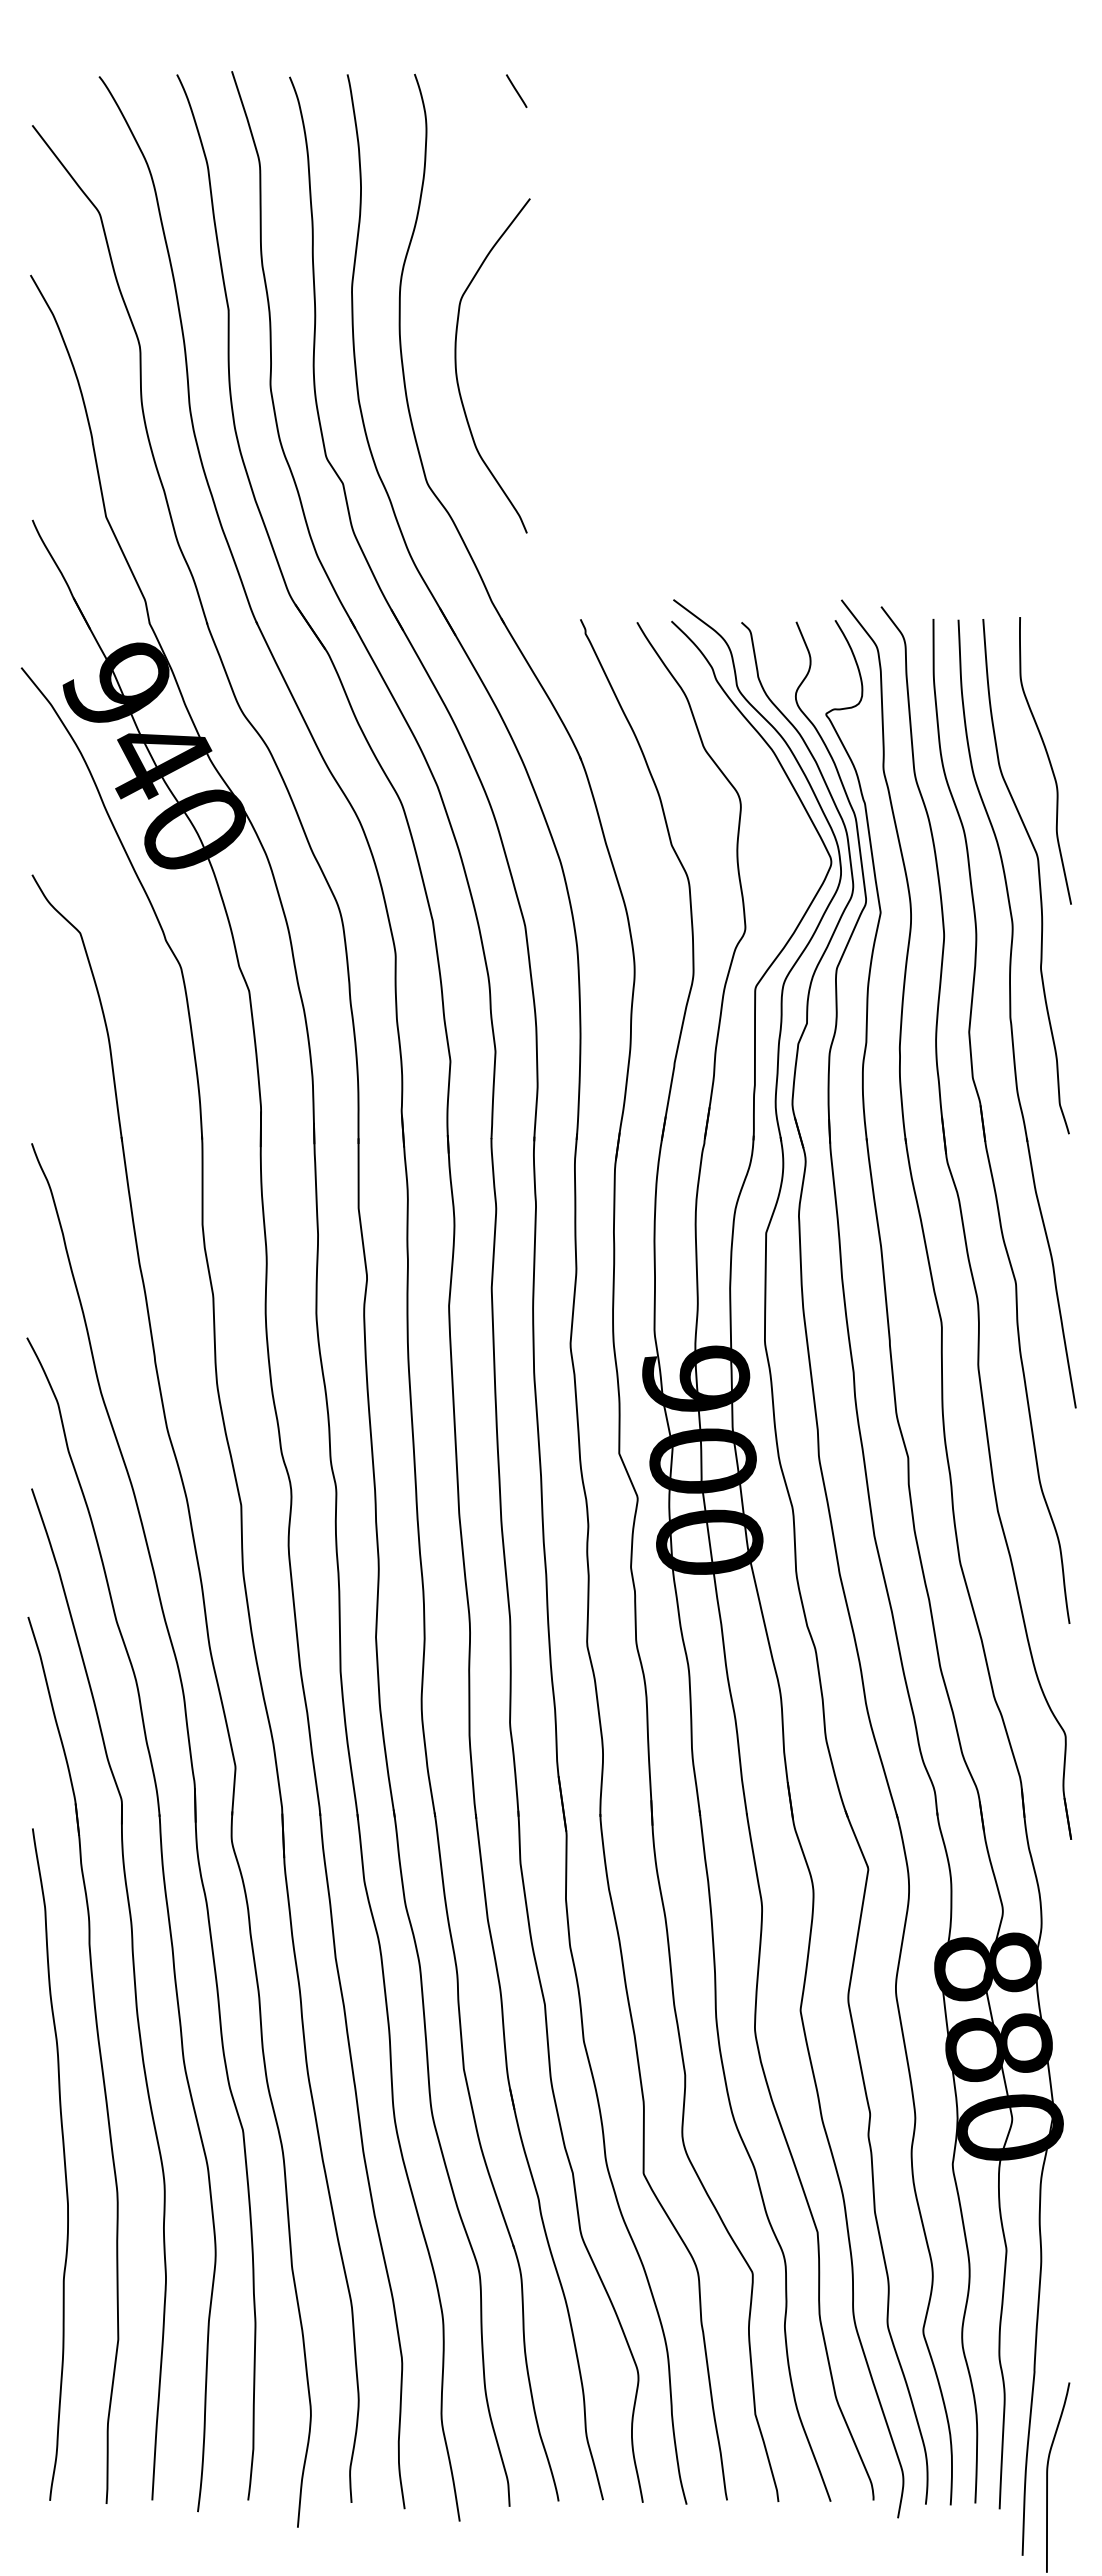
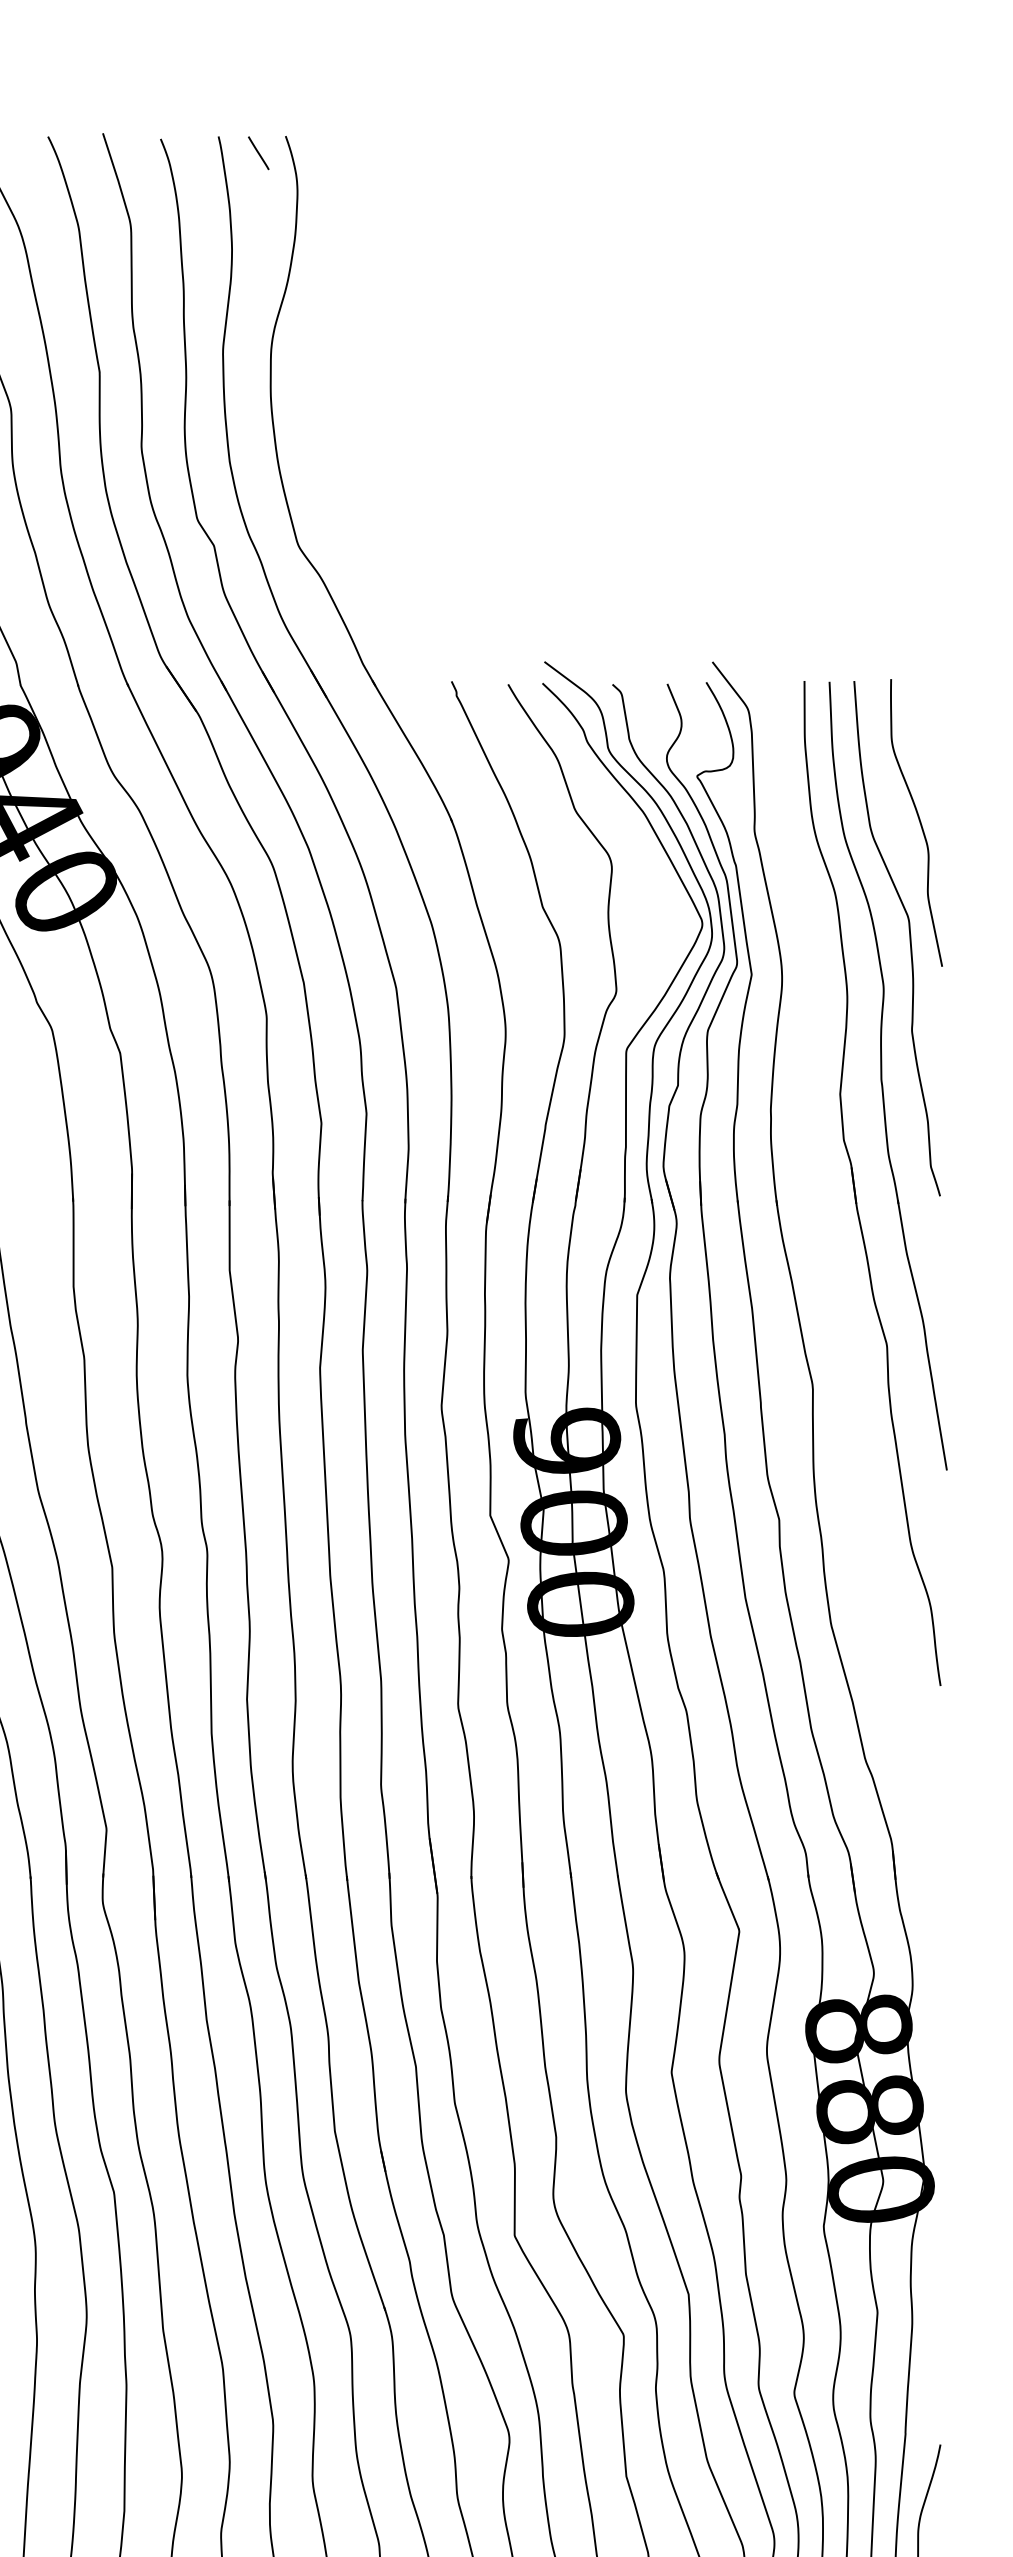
line: (516, 90) -> (258, 152), moved
curve: (457, 372) -> (328, 434), removed
part: (964, 1225) -> (835, 1287), removed

